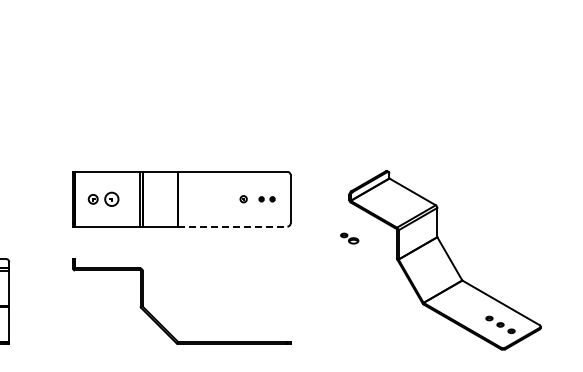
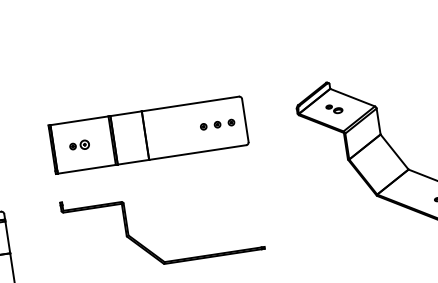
part: (103, 198) -> (79, 144), size x0.71
part: (266, 199) -> (224, 123), size x1.43
line: (232, 226) -> (197, 152), dashed -> solid
part: (349, 238) -> (334, 109), moved

